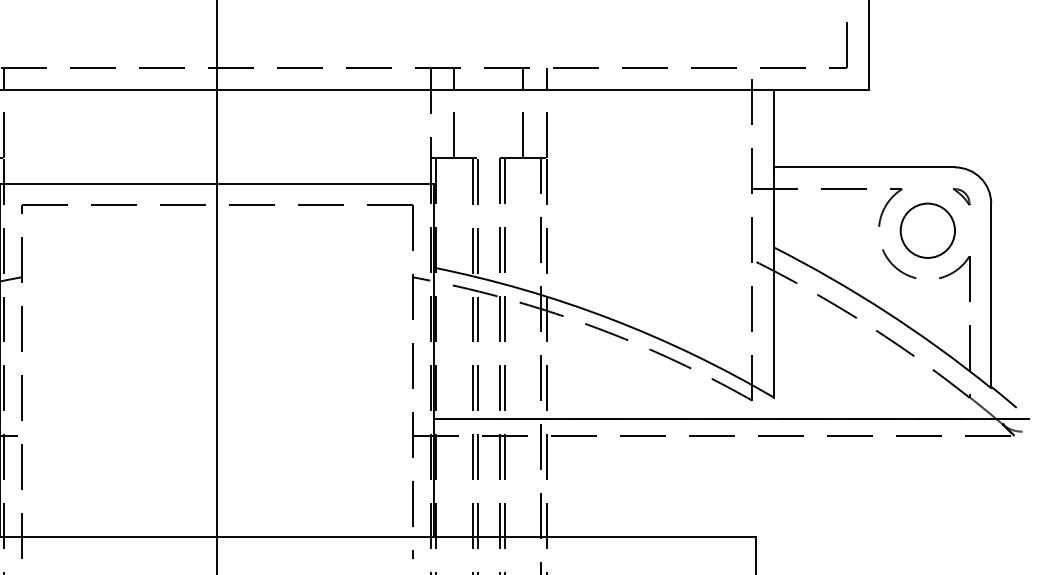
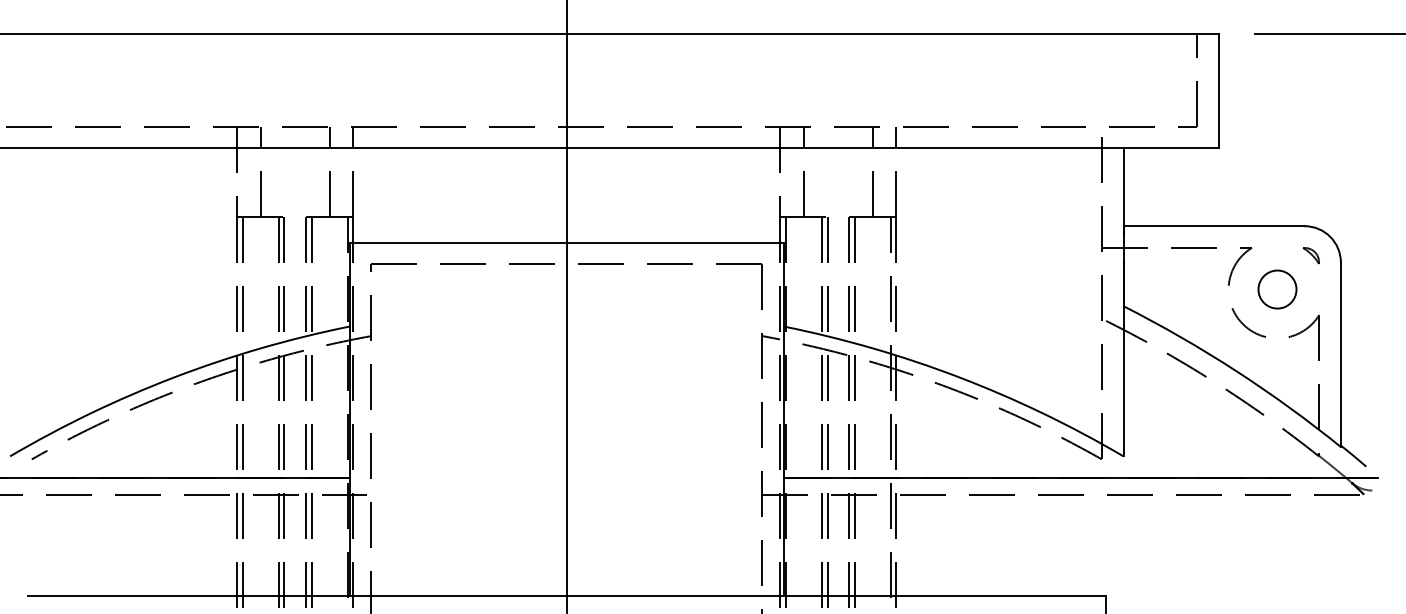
circle: (927, 230) -> (1277, 289), size x0.7

